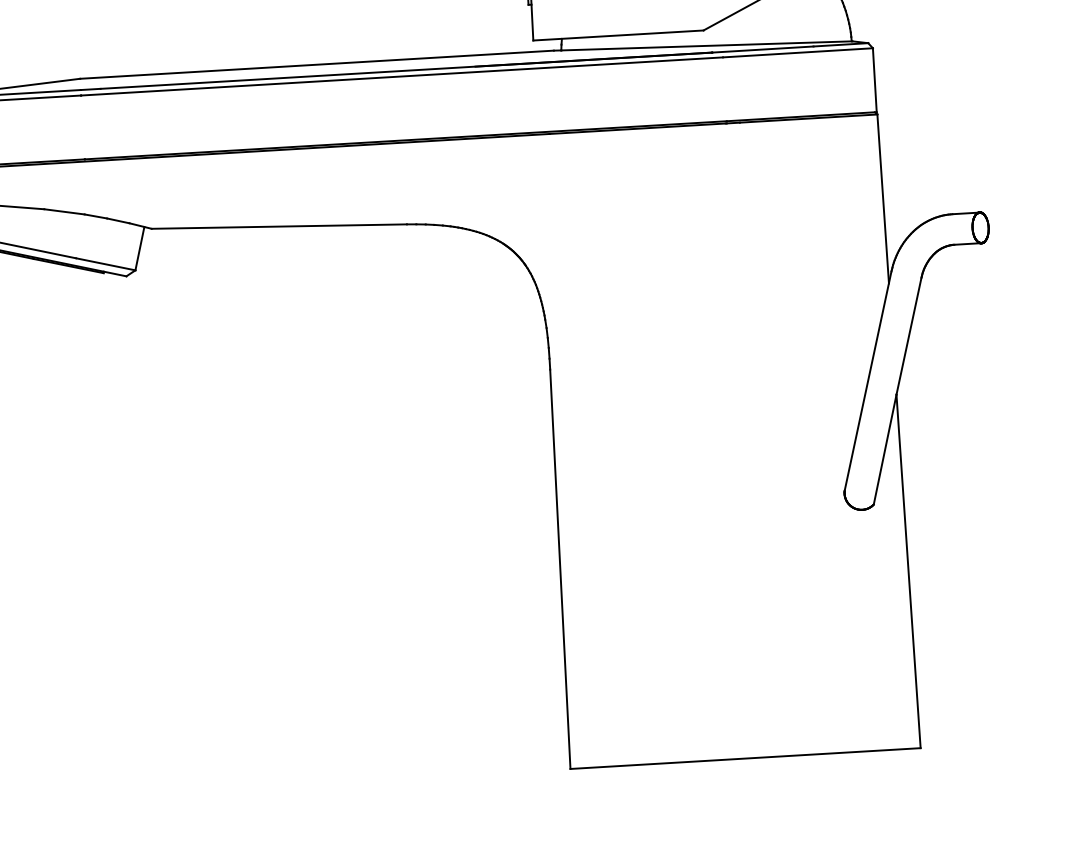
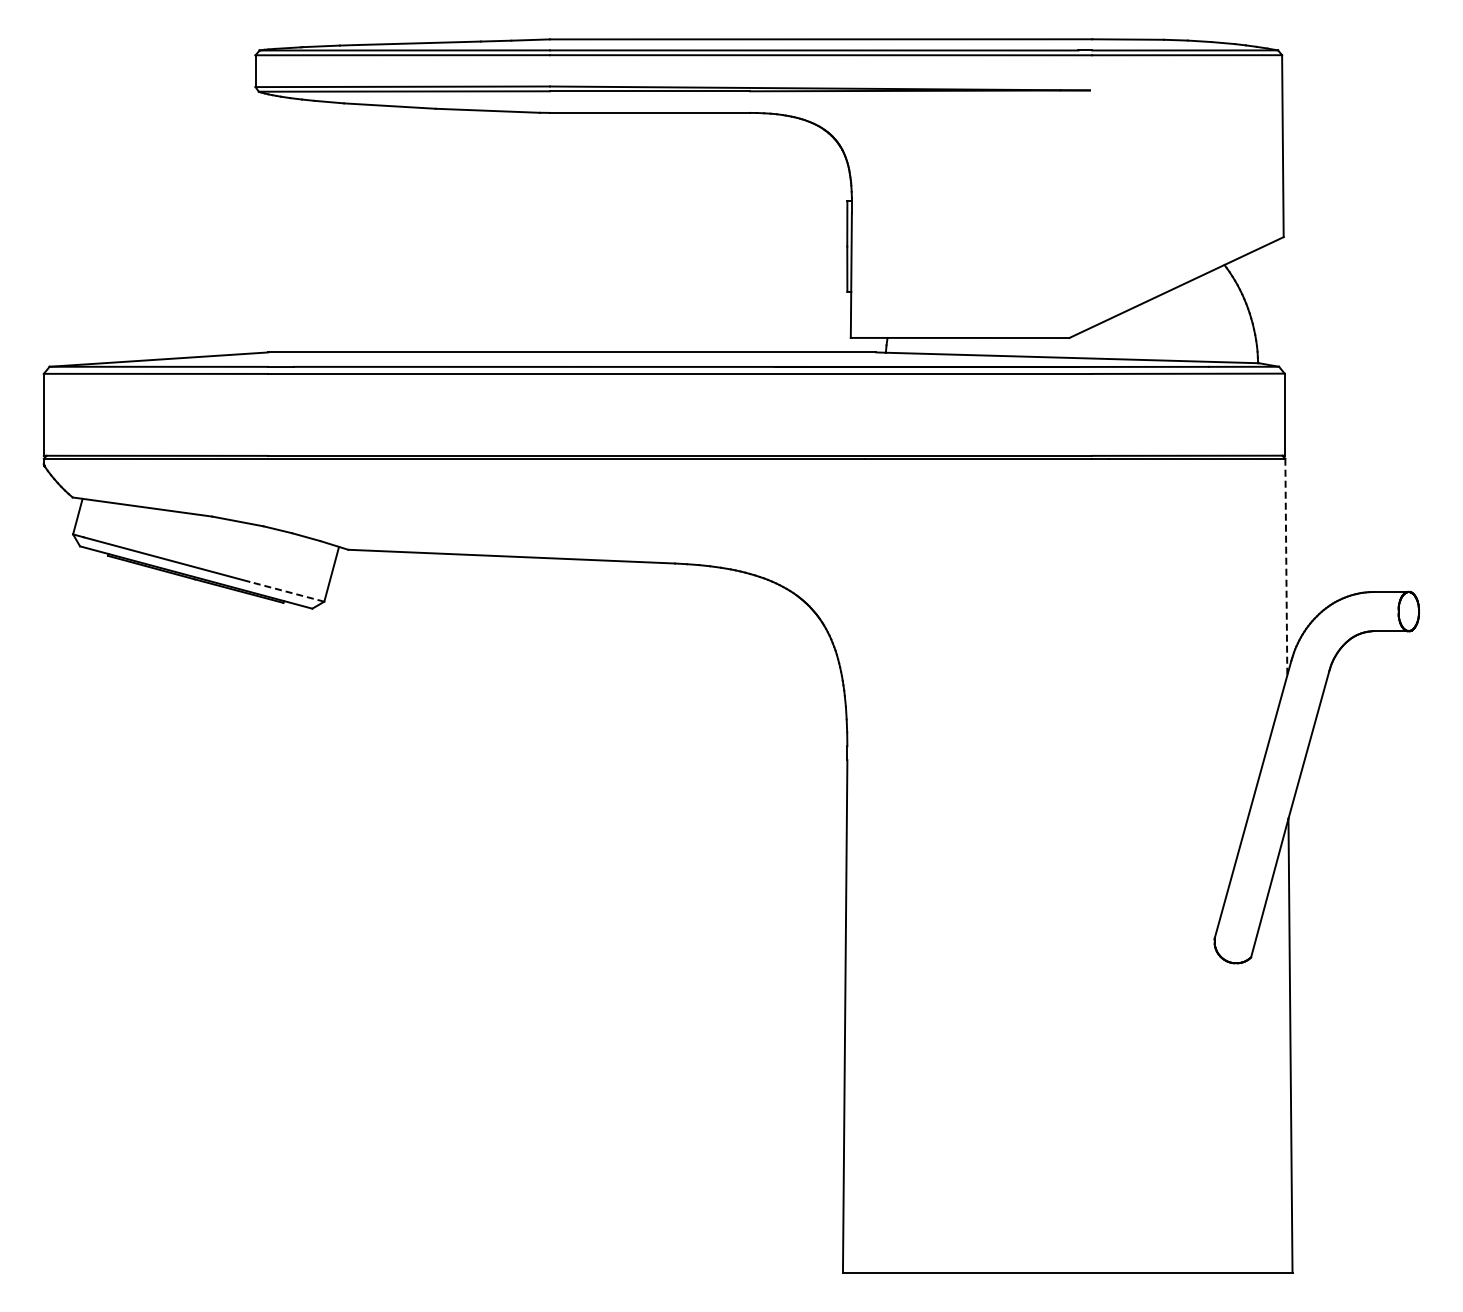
line: (883, 199) -> (1286, 567), solid -> dashed
line: (105, 264) -> (286, 591), solid -> dashed

